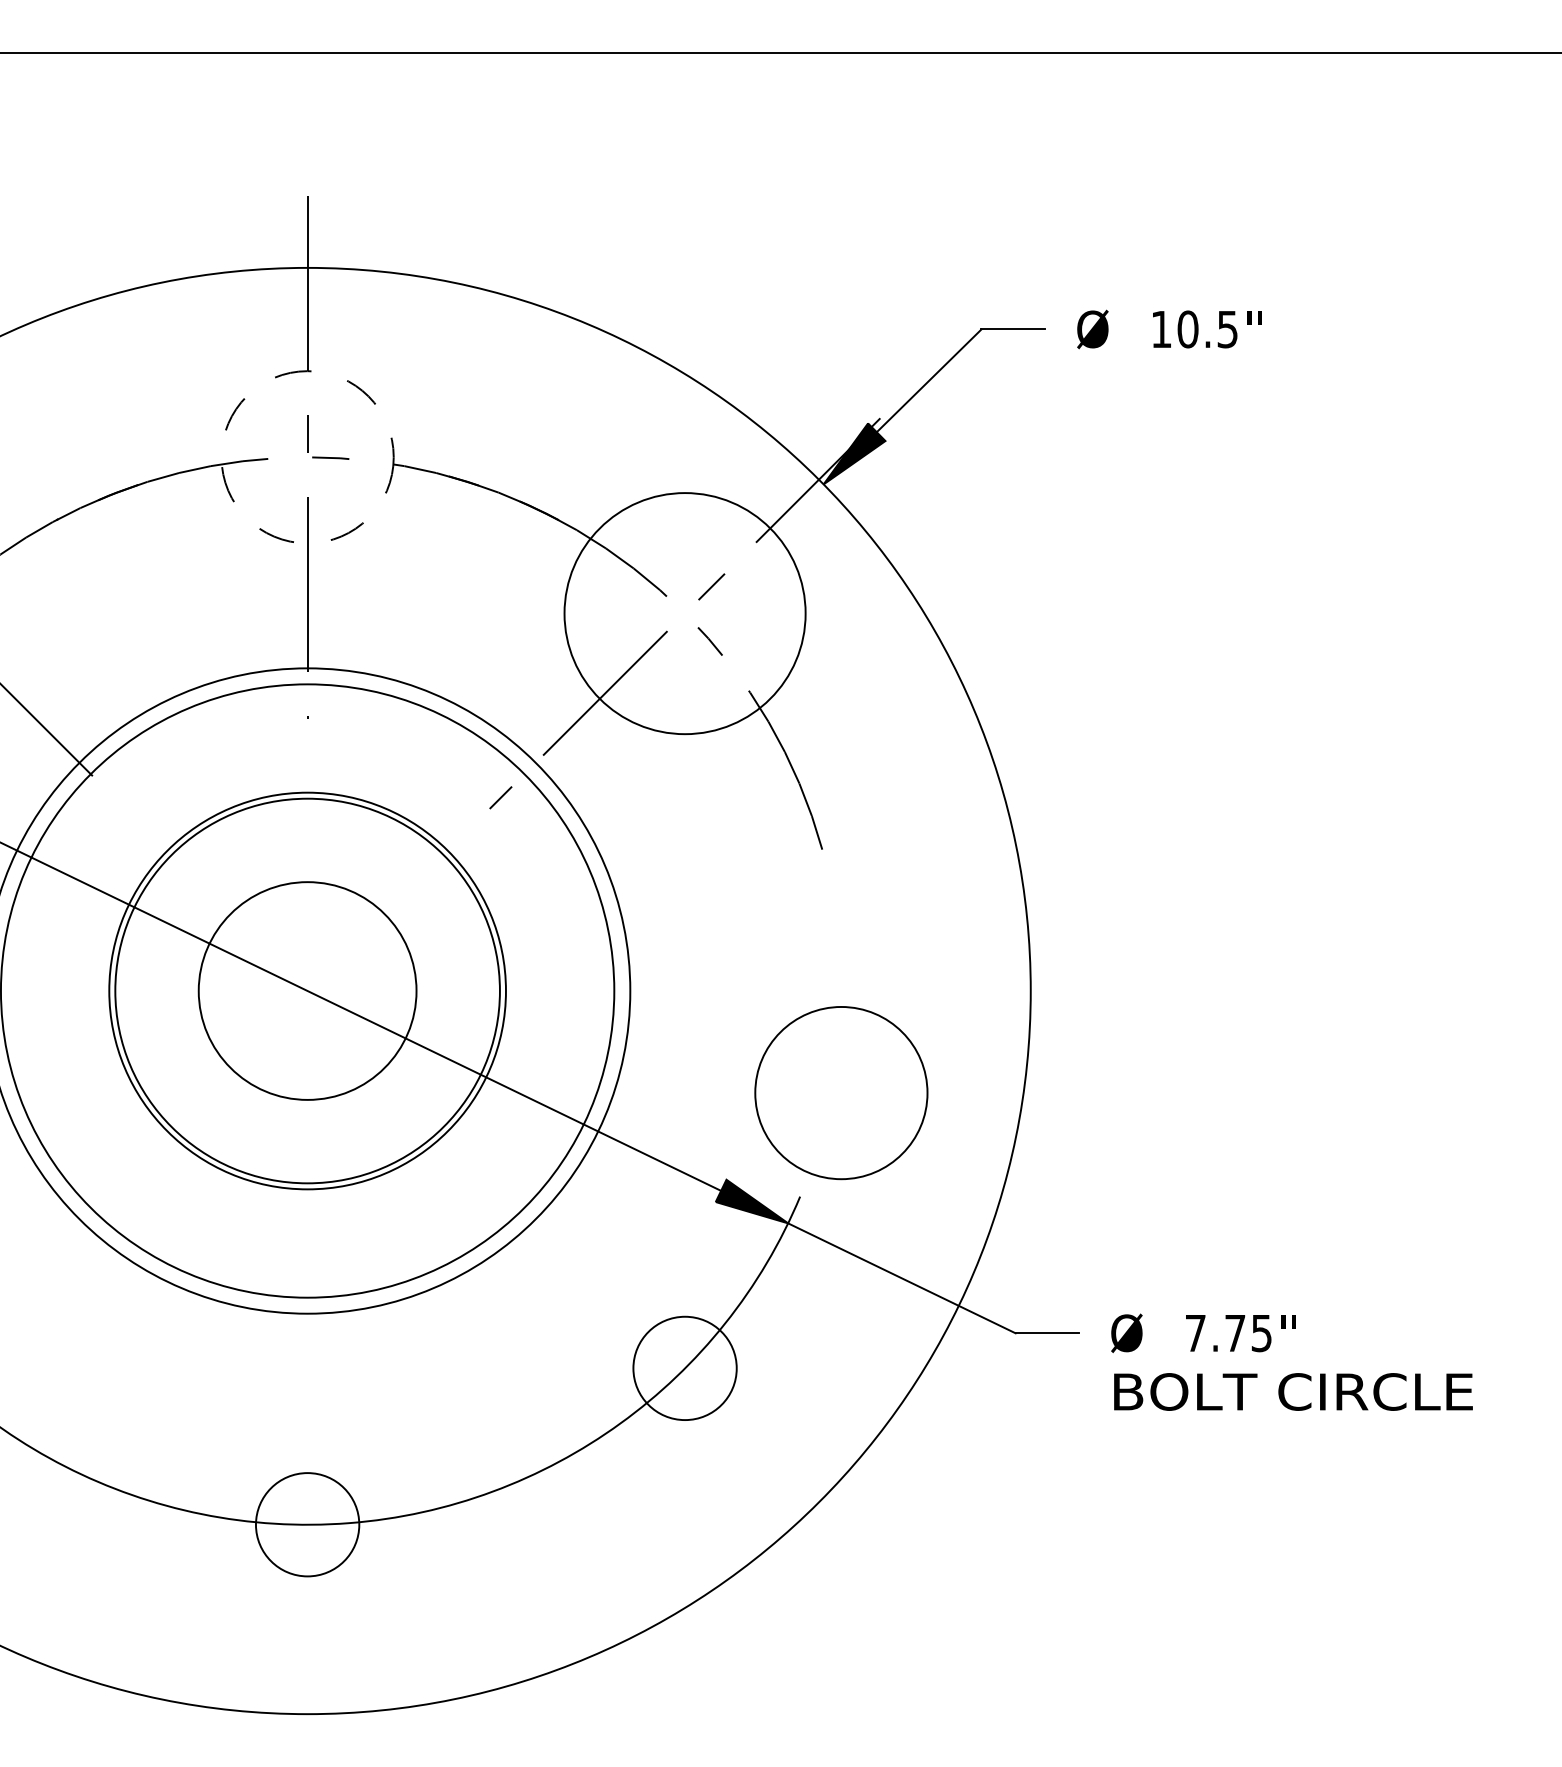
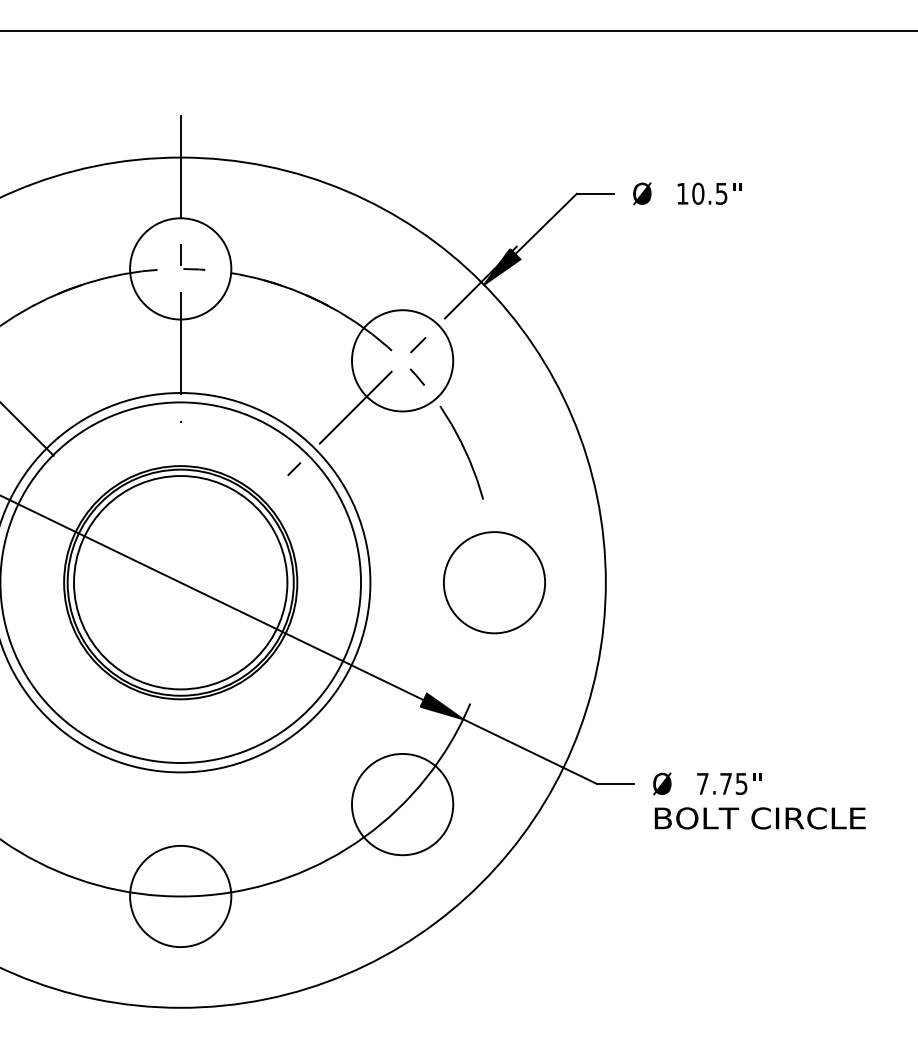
circle: (307, 456) -> (180, 268), dashed -> solid
circle: (684, 613) -> (402, 360), size x0.71
circle: (307, 990) -> (180, 582), size x1.67
circle: (841, 1092) -> (494, 582), moved
circle: (684, 1368) -> (402, 804), size x1.67
circle: (307, 1524) -> (180, 896), size x1.67

